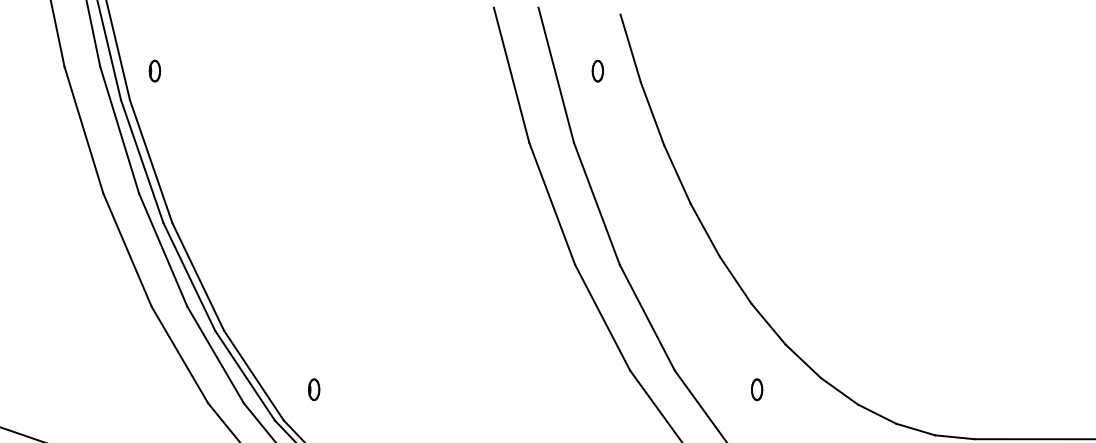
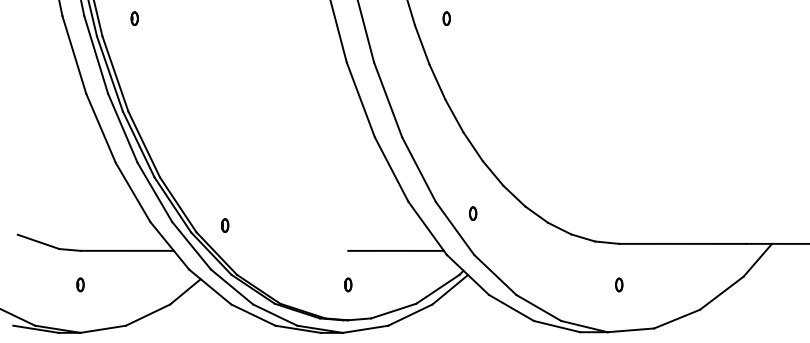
part: (154, 70) -> (134, 18), moved
part: (597, 70) -> (446, 18), moved
part: (314, 389) -> (225, 225), moved
part: (757, 389) -> (473, 213), moved

